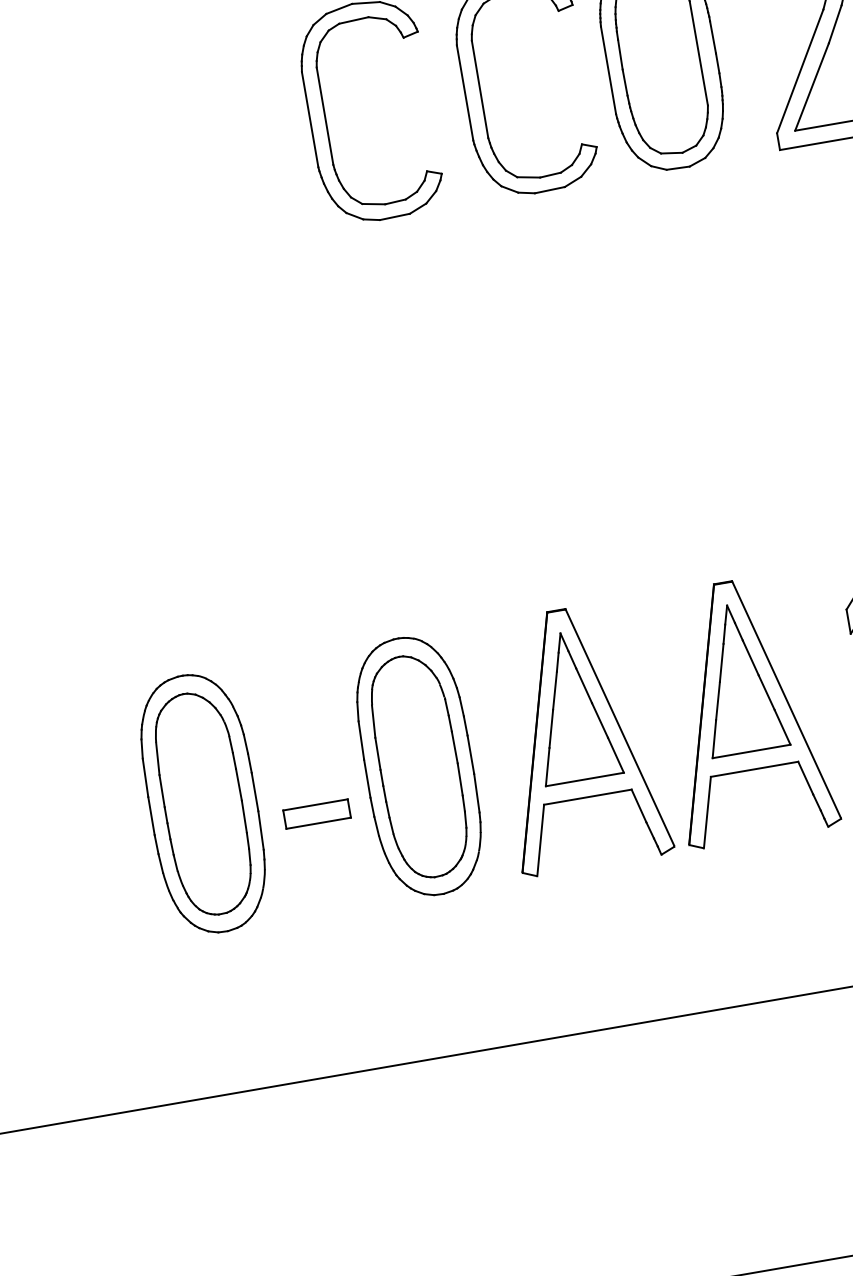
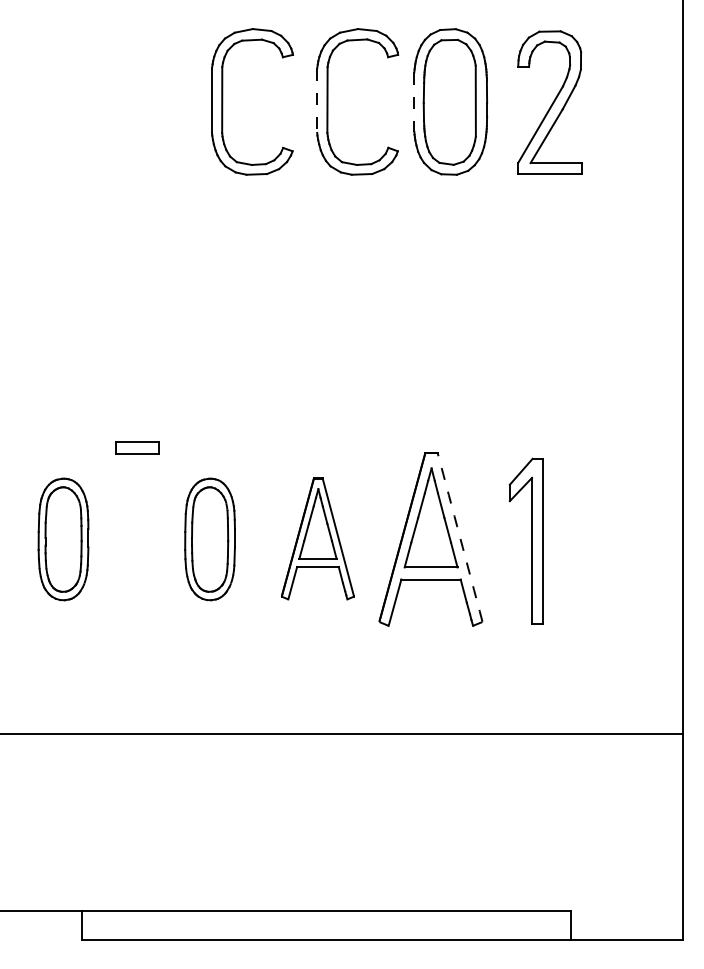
line: (608, 70) -> (414, 102), solid -> dashed
line: (465, 94) -> (317, 101), solid -> dashed
arc: (787, 699) -> (460, 537), solid -> dashed
part: (576, 737) -> (317, 538), size x0.7
part: (418, 766) -> (209, 539), size x0.7
part: (203, 803) -> (63, 539), size x0.7
part: (316, 813) -> (137, 447), moved

